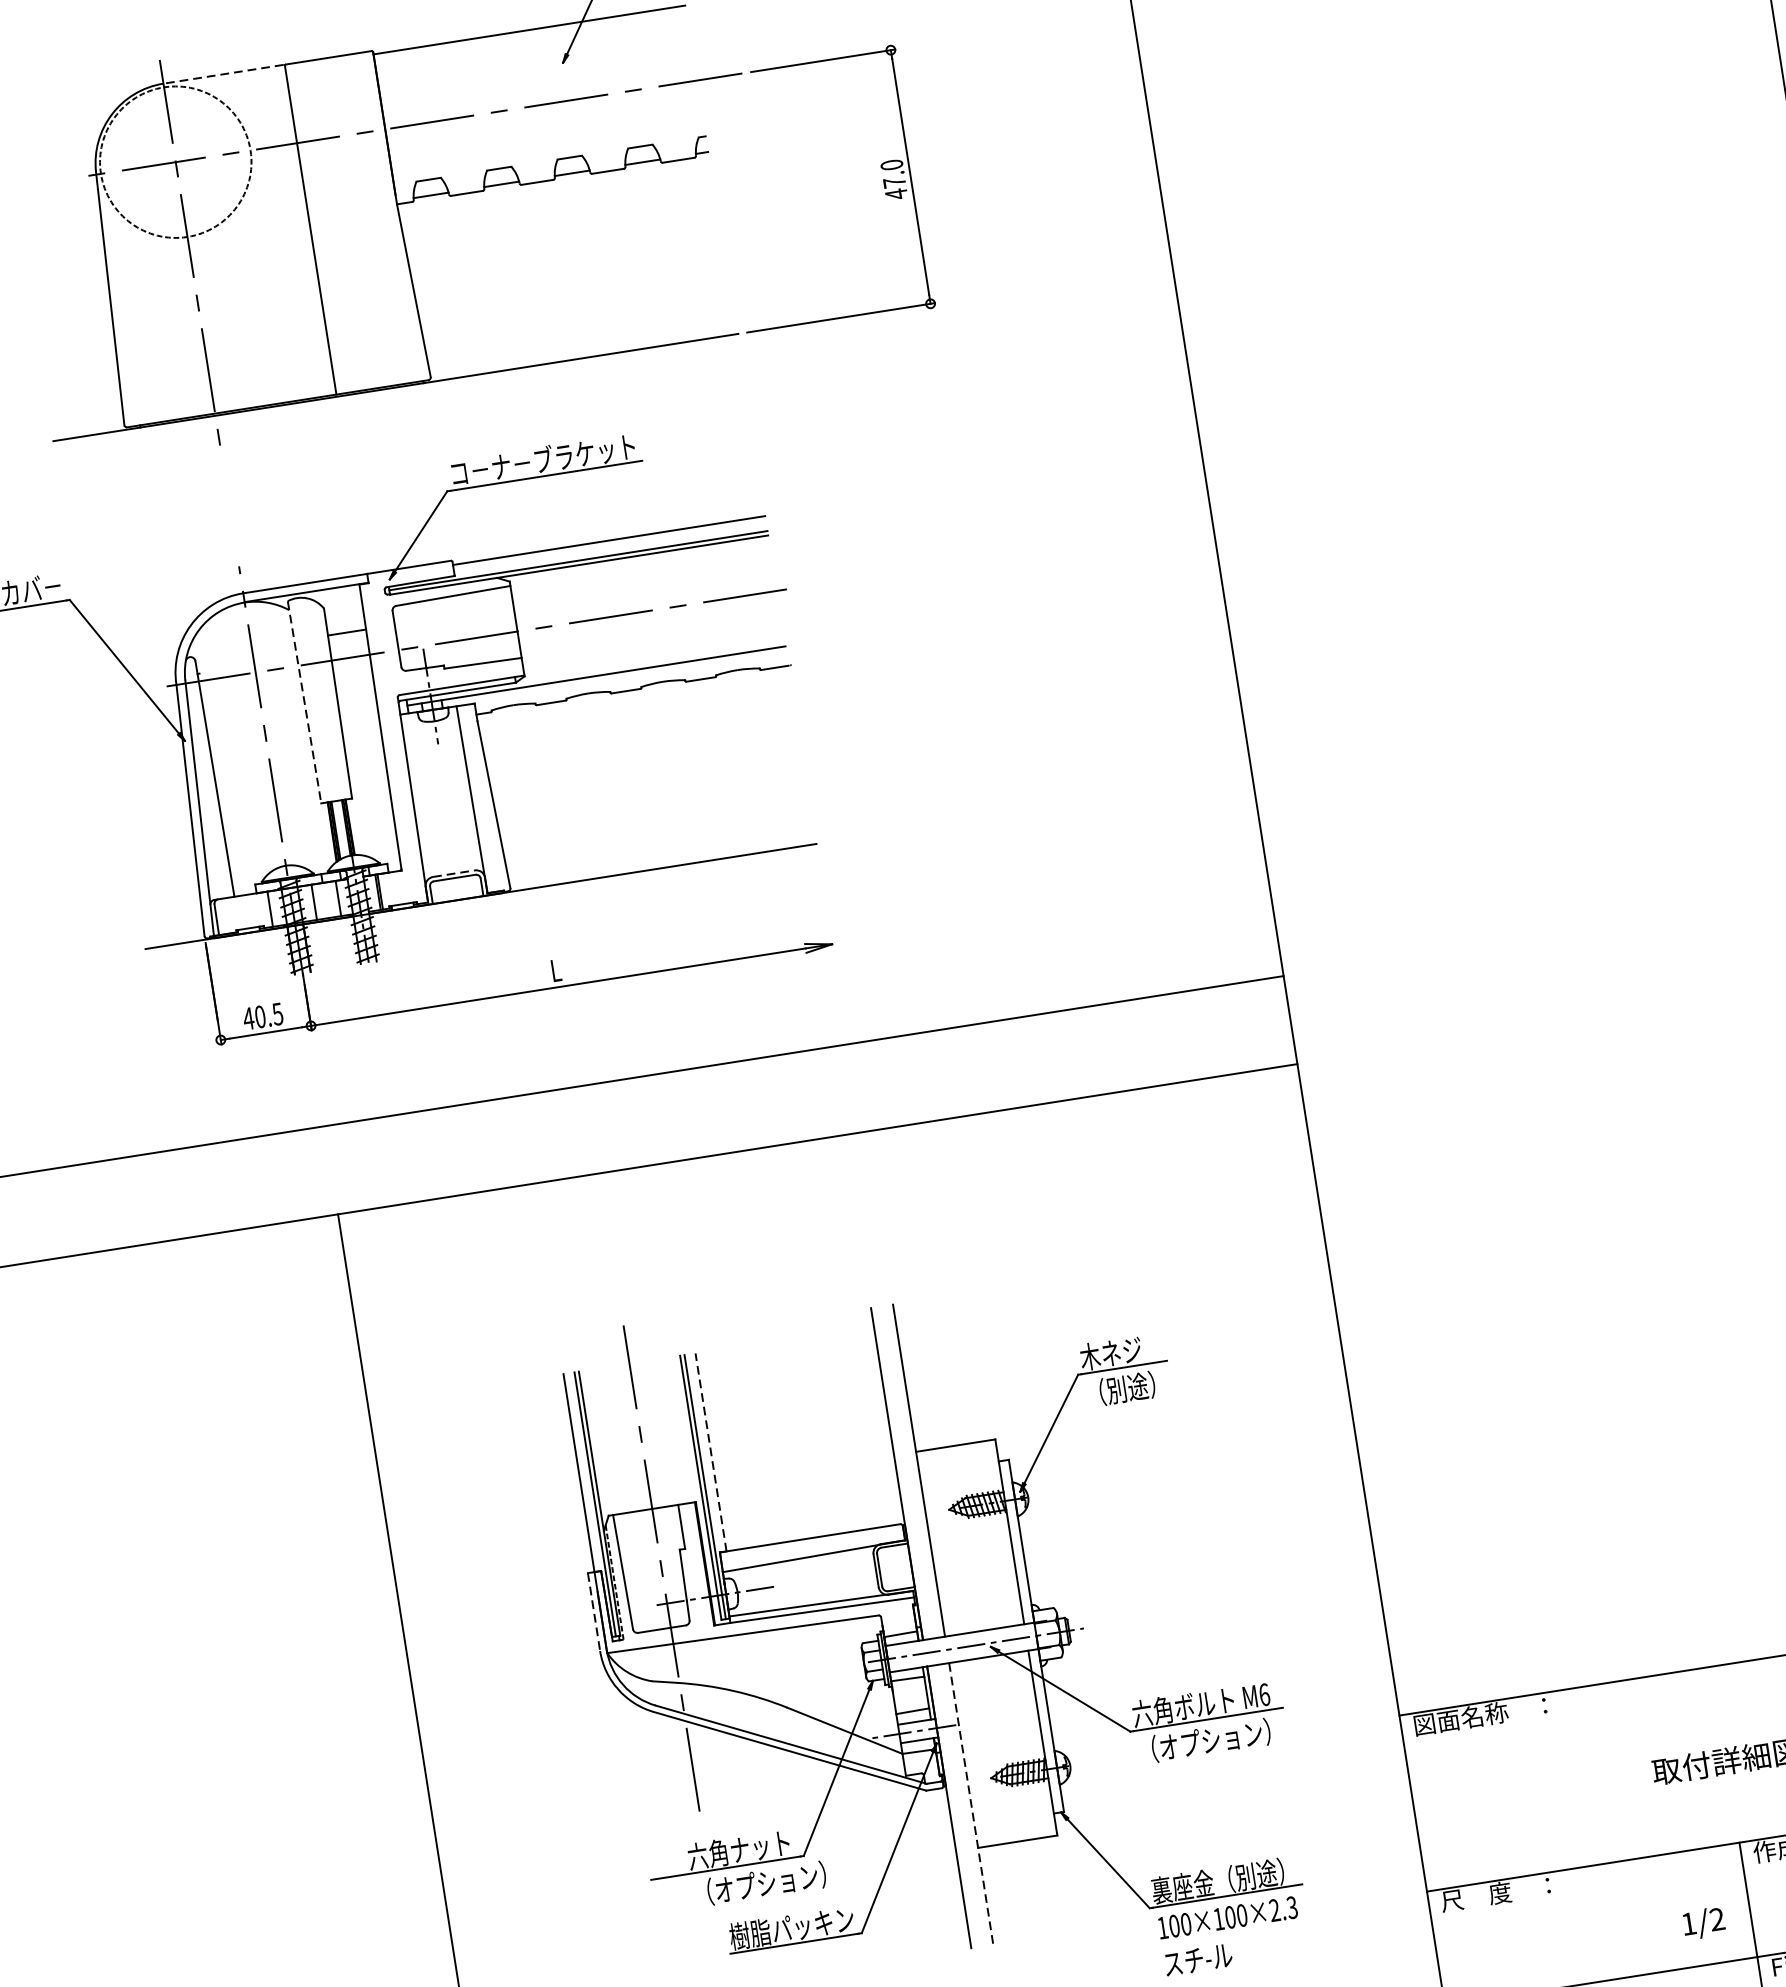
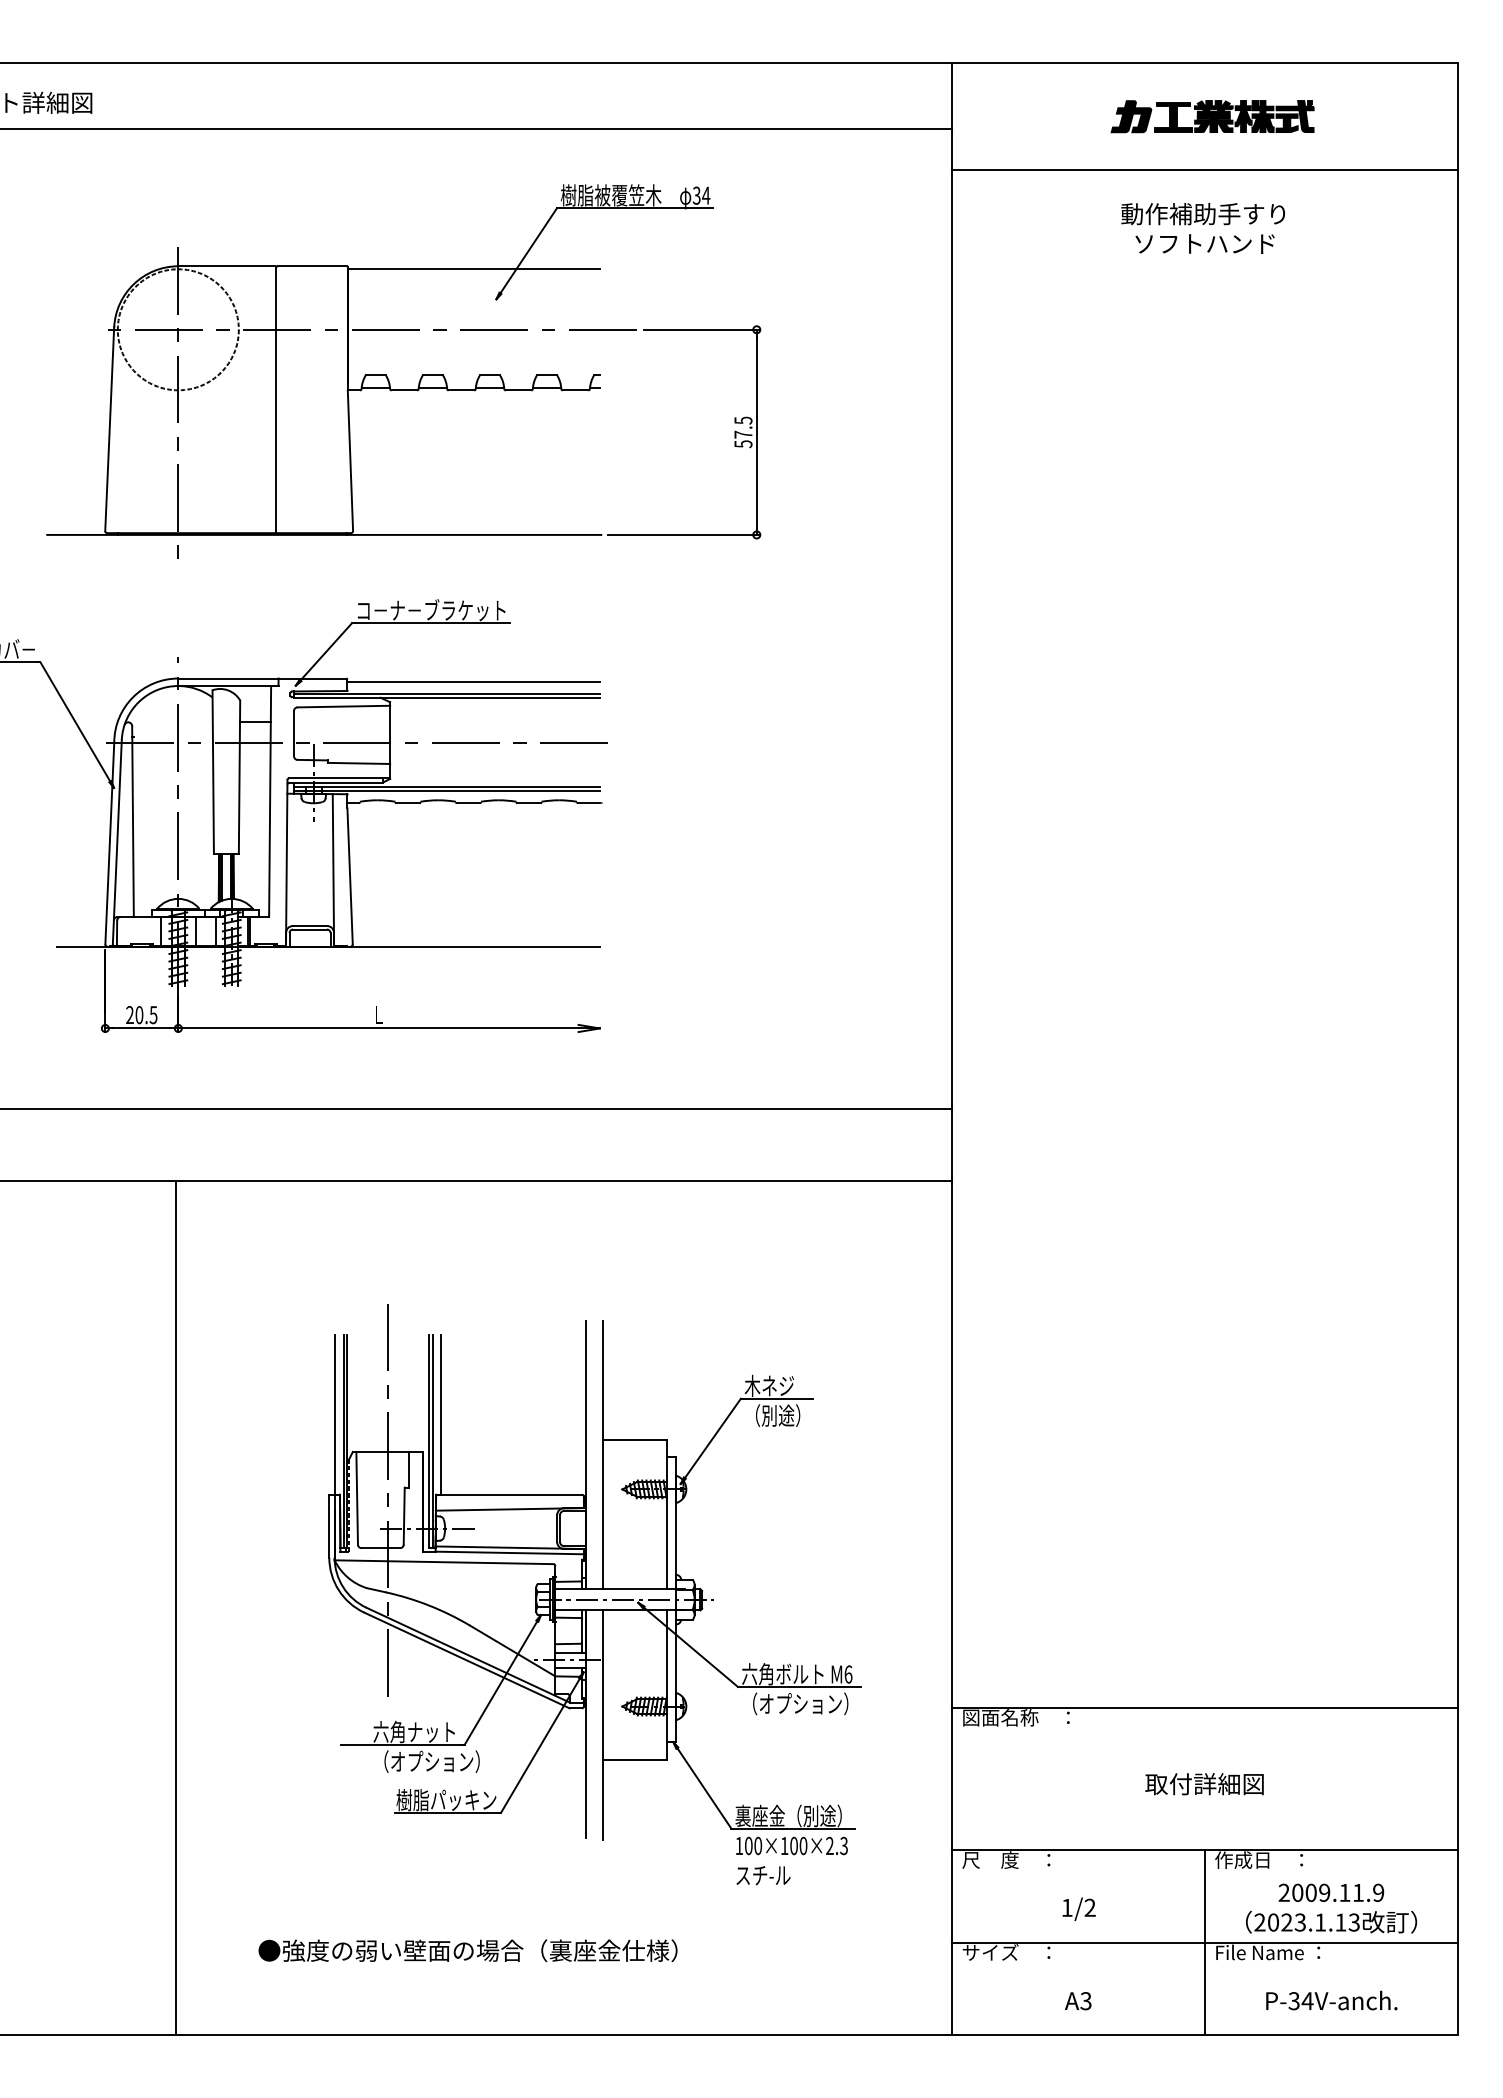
line: (223, 74) -> (226, 266), dashed -> solid
text: (894, 179) -> (743, 432), 47.0 -> 57.5
line: (596, 681) -> (446, 791), added
line: (304, 702) -> (213, 772), dashed -> solid
line: (454, 873) -> (310, 925), dashed -> solid
text: (247, 1018) -> (129, 1014), 40.5 -> 20.5
line: (711, 1452) -> (441, 1414), dashed -> solid
line: (594, 1612) -> (329, 1526), dashed -> solid
line: (971, 1805) -> (603, 1725), dashed -> solid
text: (1703, 1923) -> (1078, 1909), moved

